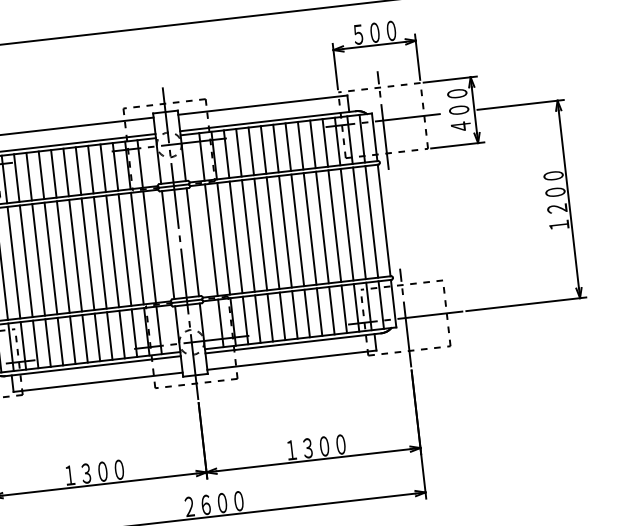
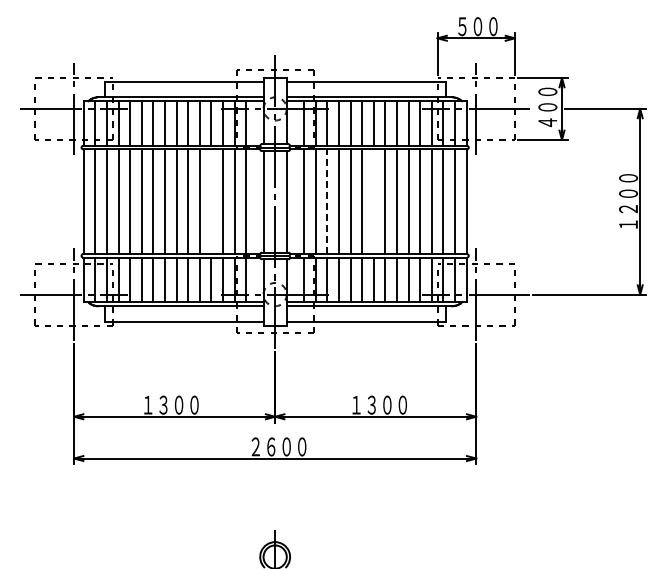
line: (285, 231) -> (373, 201), removed
line: (236, 237) -> (327, 201), solid -> dashed
line: (112, 251) -> (211, 201), removed

